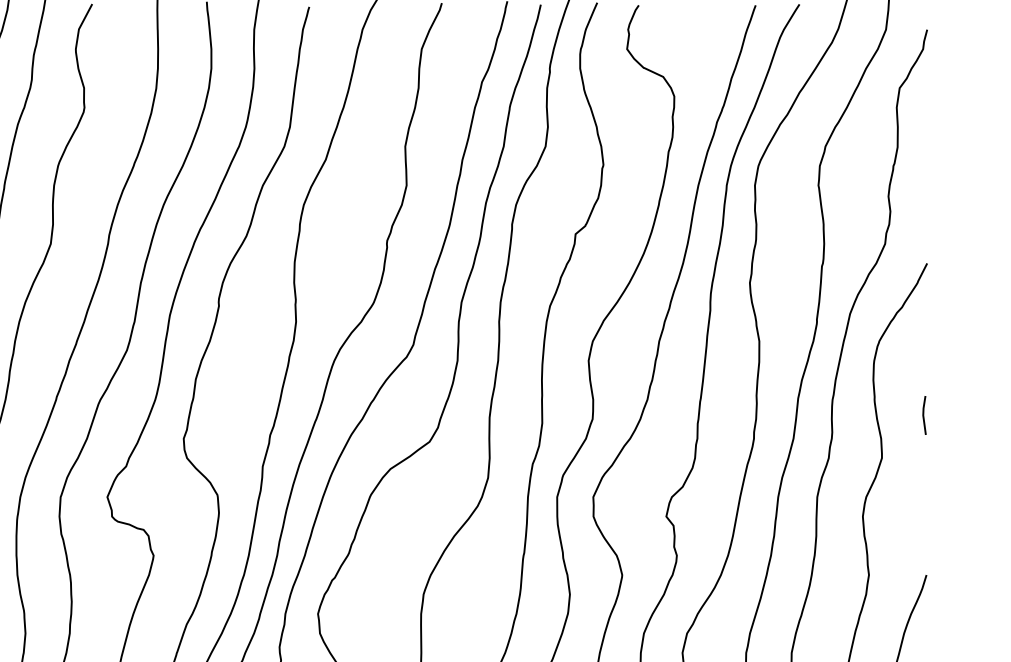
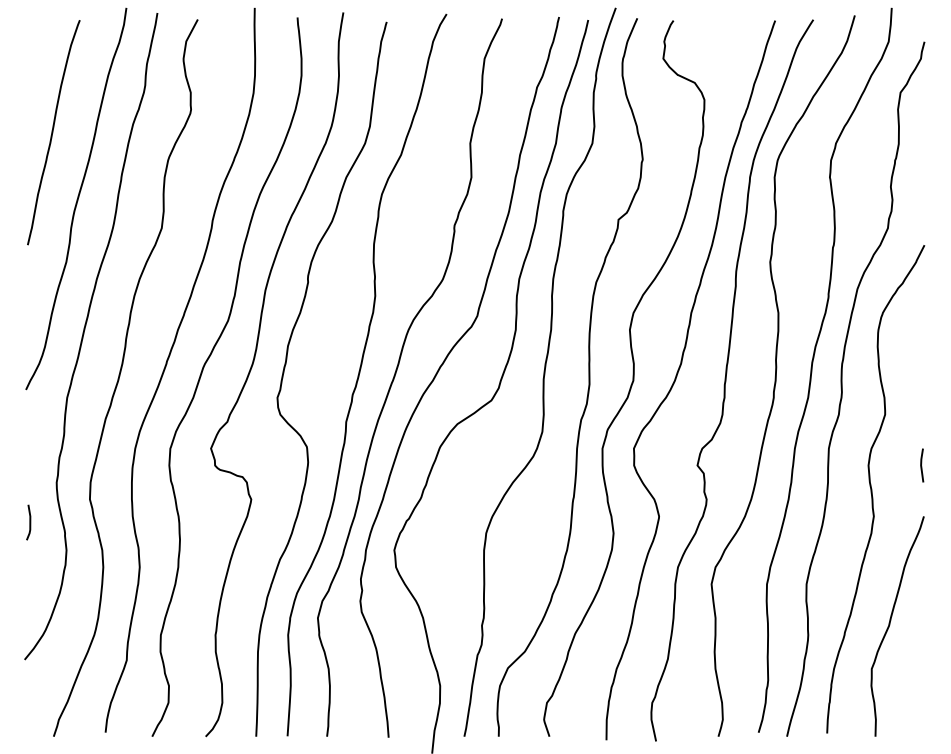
line: (923, 415) -> (921, 465), moved

